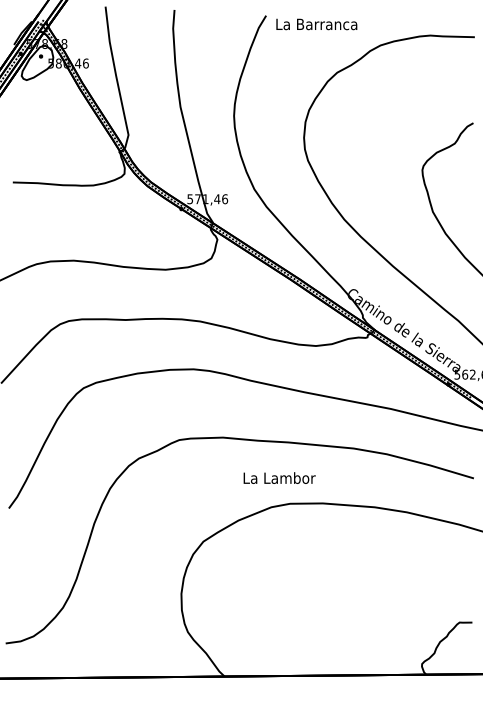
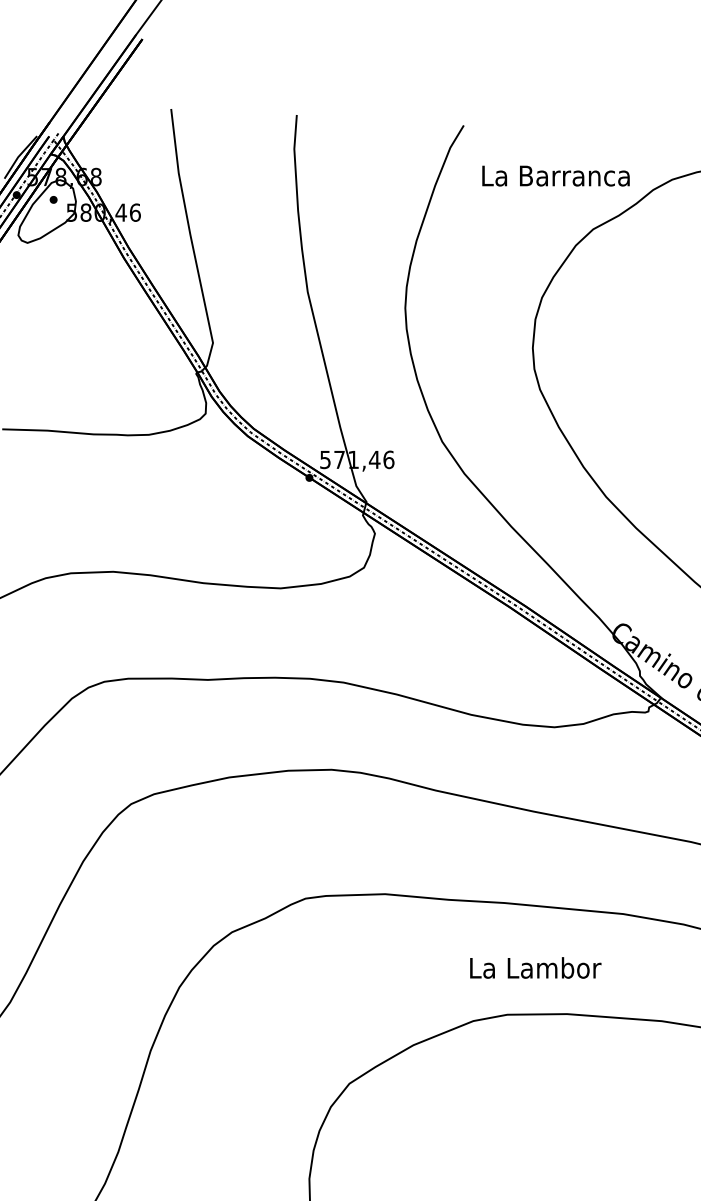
text: (316, 24) -> (555, 176), moved
text: (279, 477) -> (535, 966), moved

